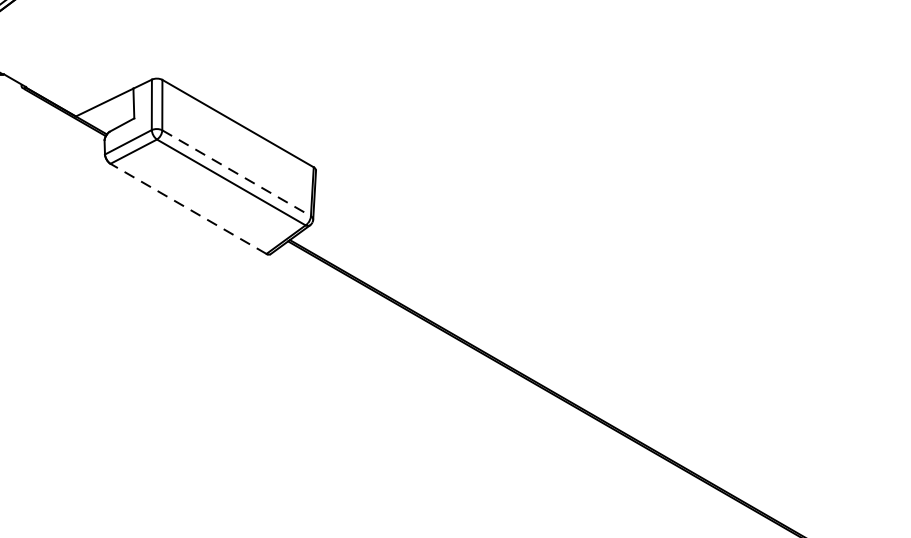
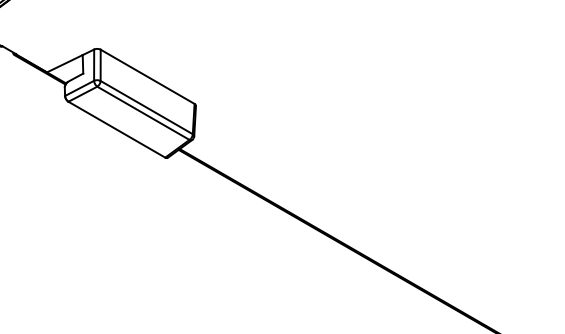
line: (237, 173) -> (147, 107), dashed -> solid
line: (187, 208) -> (116, 129), dashed -> solid

